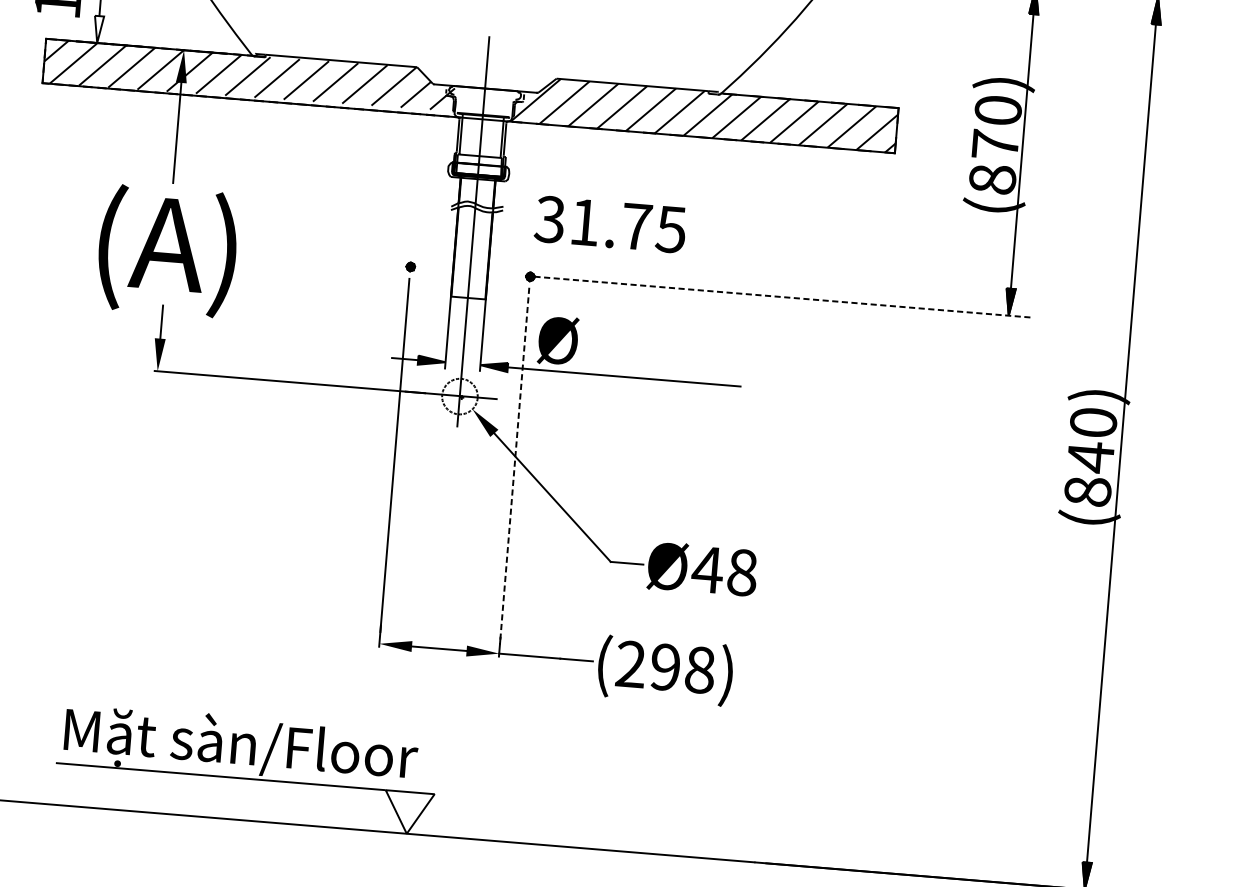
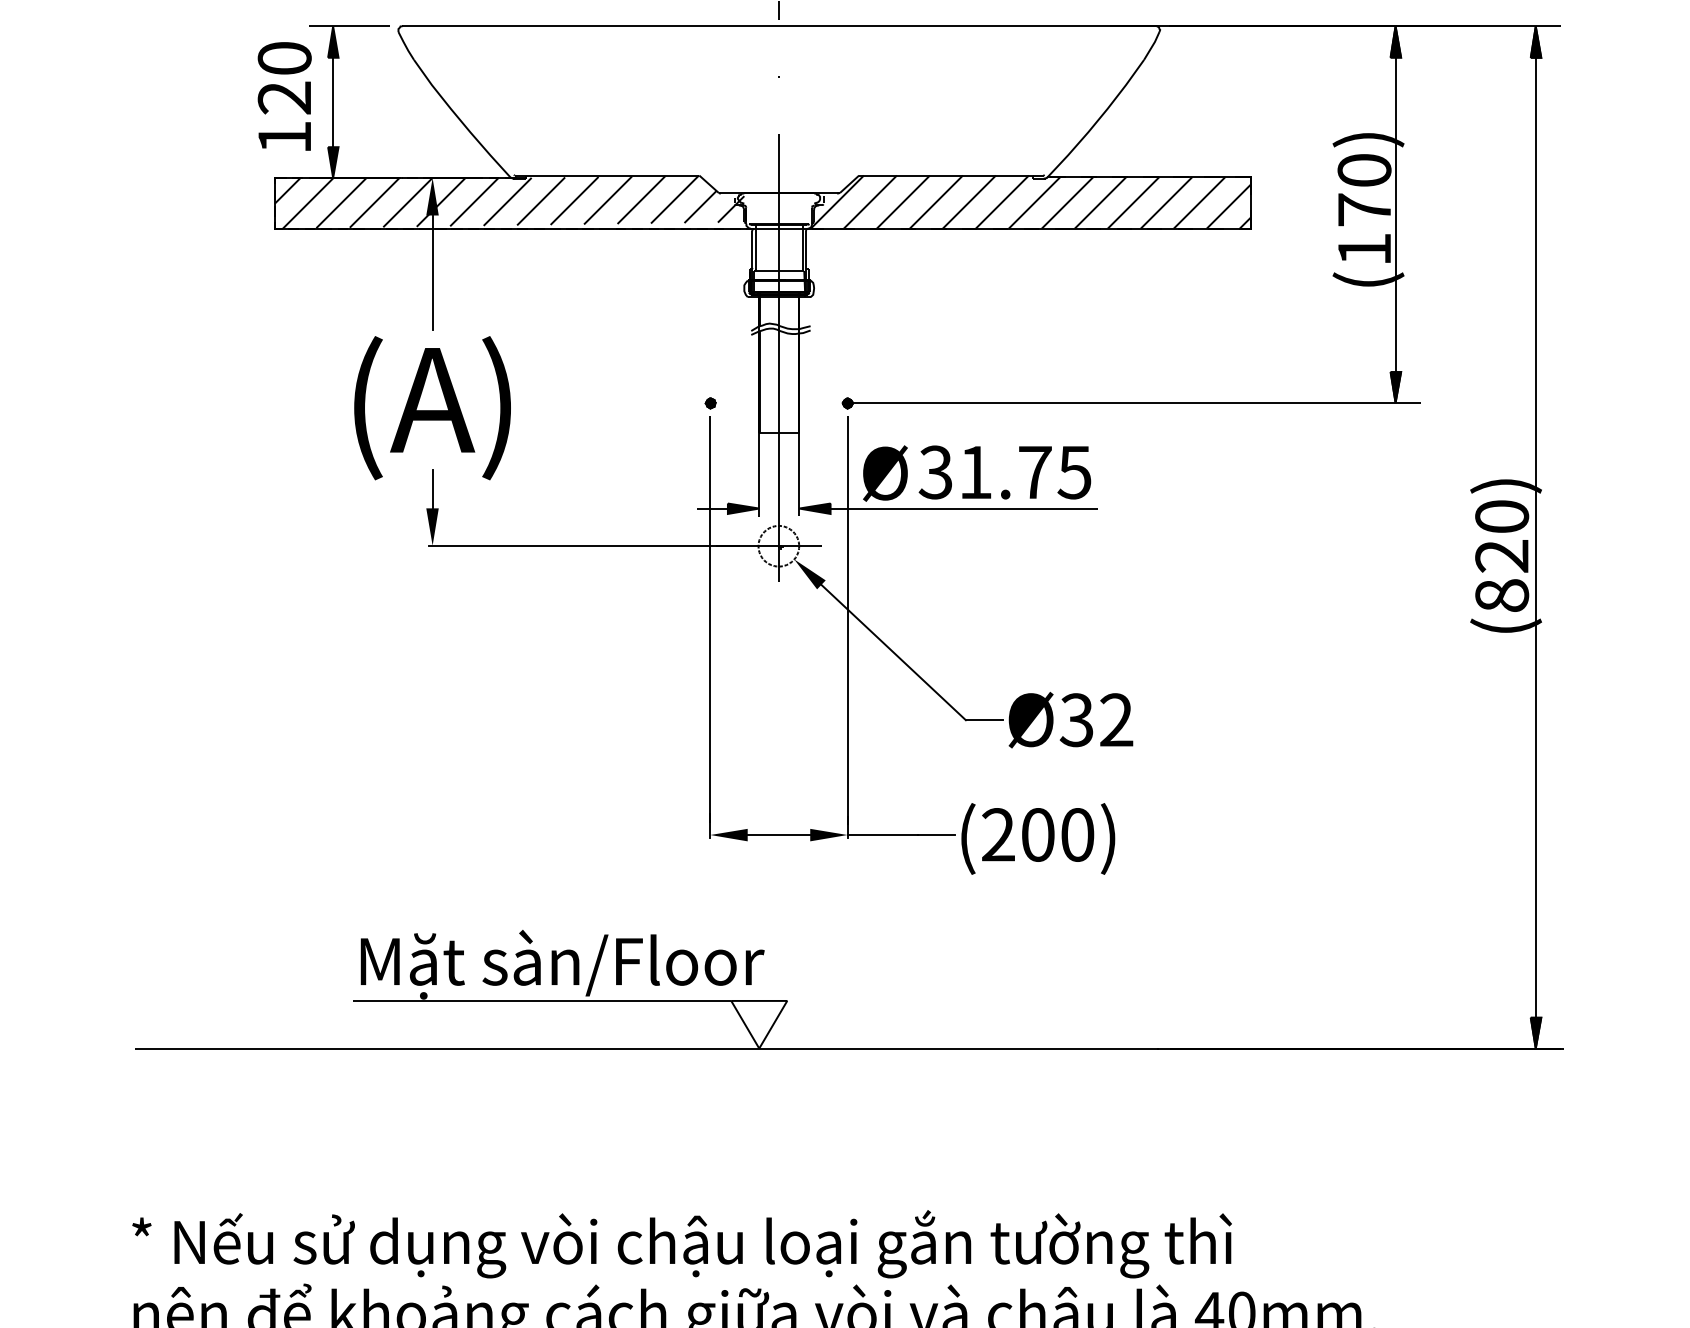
fill: (98, 29) -> (333, 162), added
text: (992, 179) -> (1364, 249), (870) -> (170)
text: (610, 224) -> (1004, 472), moved
line: (783, 296) -> (1137, 402), dashed -> solid
text: (1090, 457) -> (1501, 556), (840) -> (820)
line: (514, 466) -> (847, 620), dashed -> solid
text: (724, 571) -> (1096, 720), Ø48 -> Ø32
text: (682, 668) -> (1057, 834), (298) -> (200)

